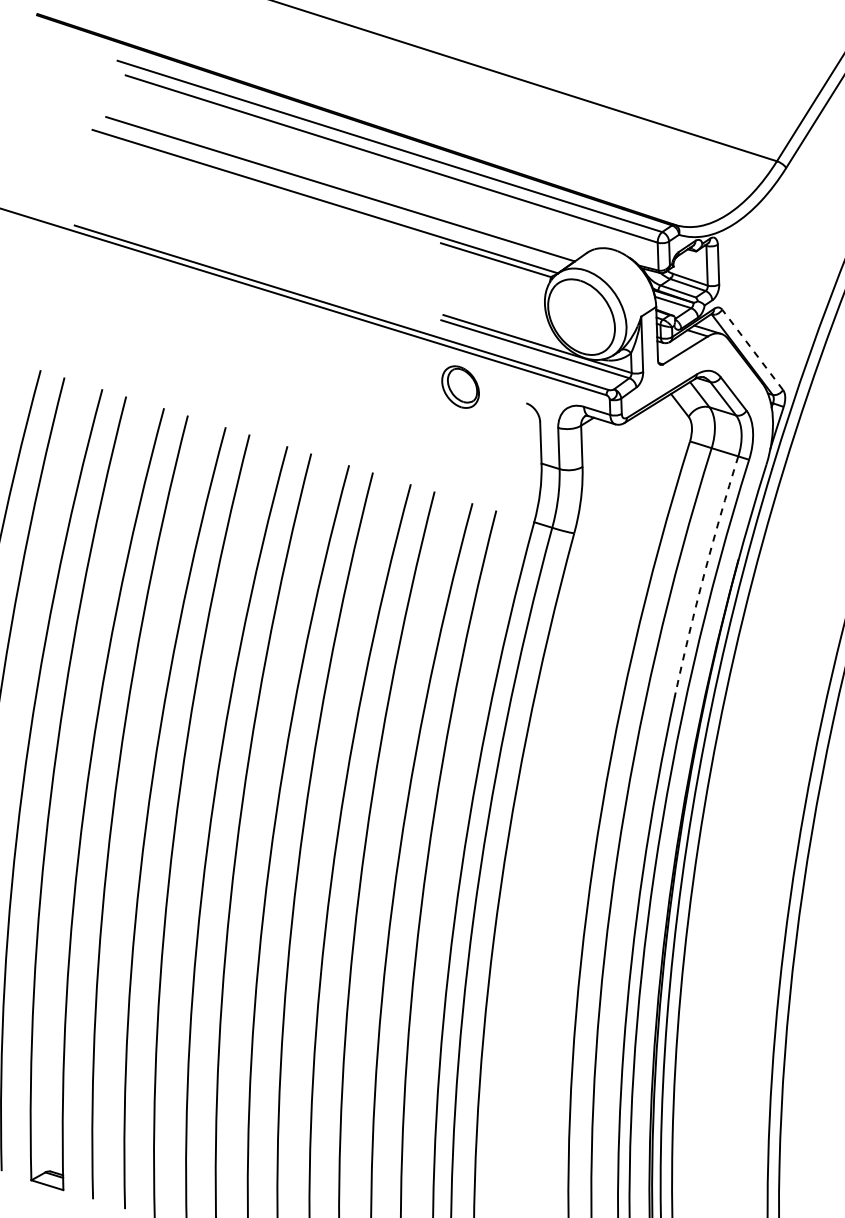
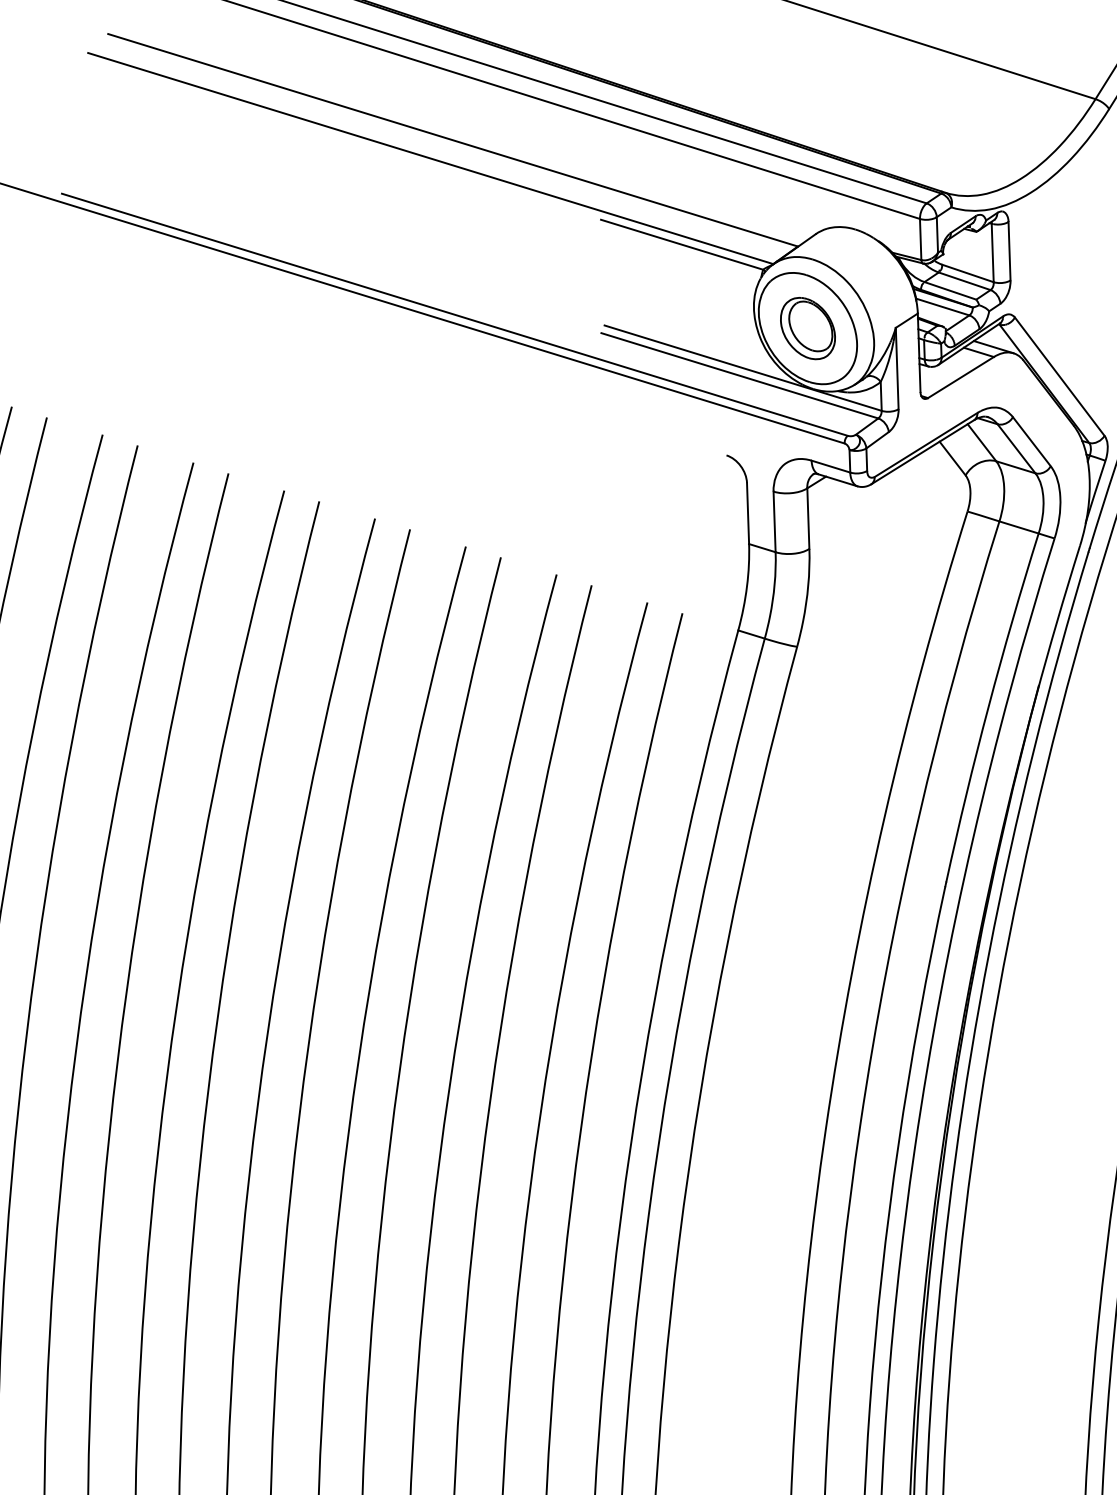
line: (752, 349) -> (1059, 376), dashed -> solid
part: (460, 386) -> (807, 327), moved
arc: (704, 574) -> (988, 707), dashed -> solid

